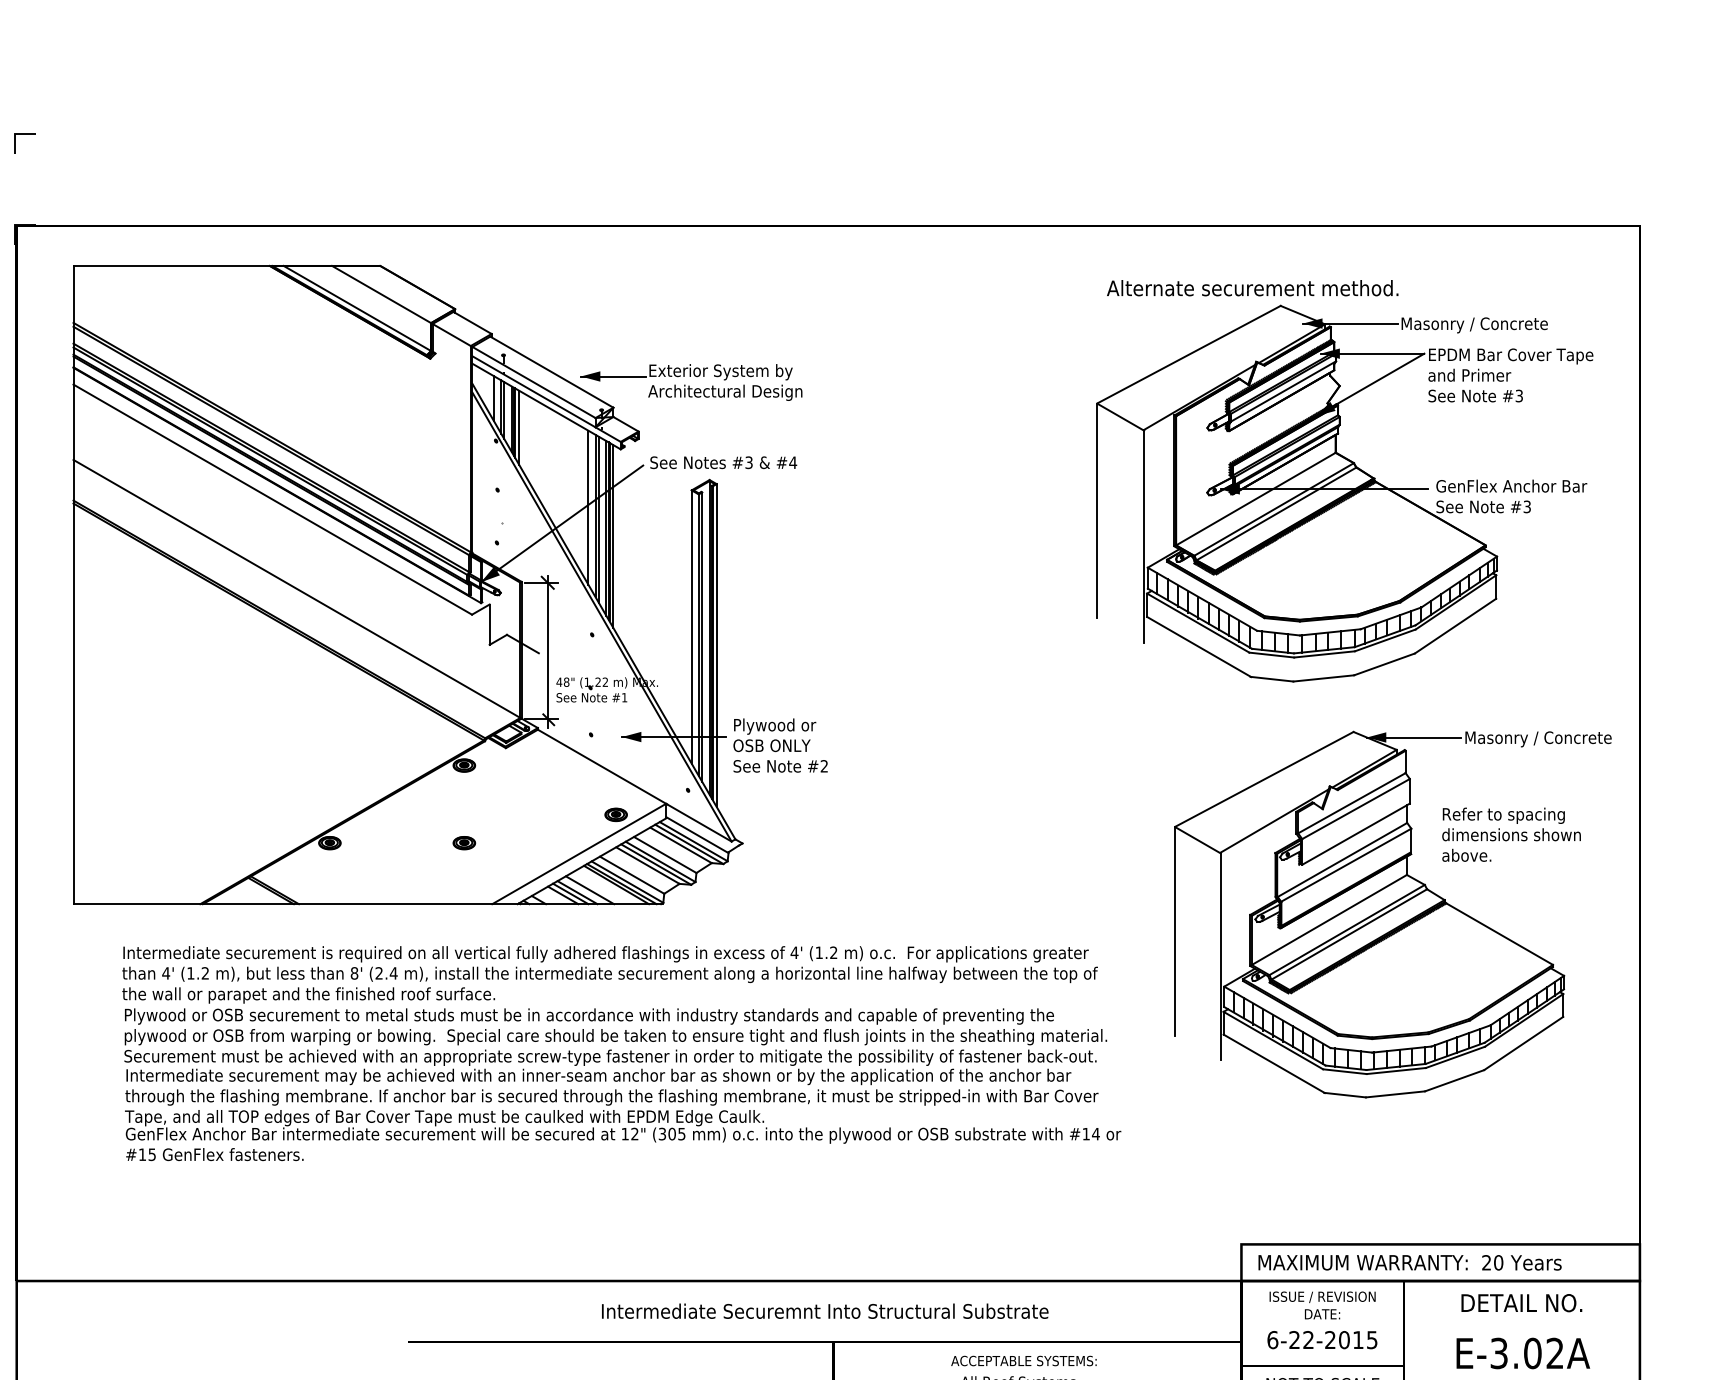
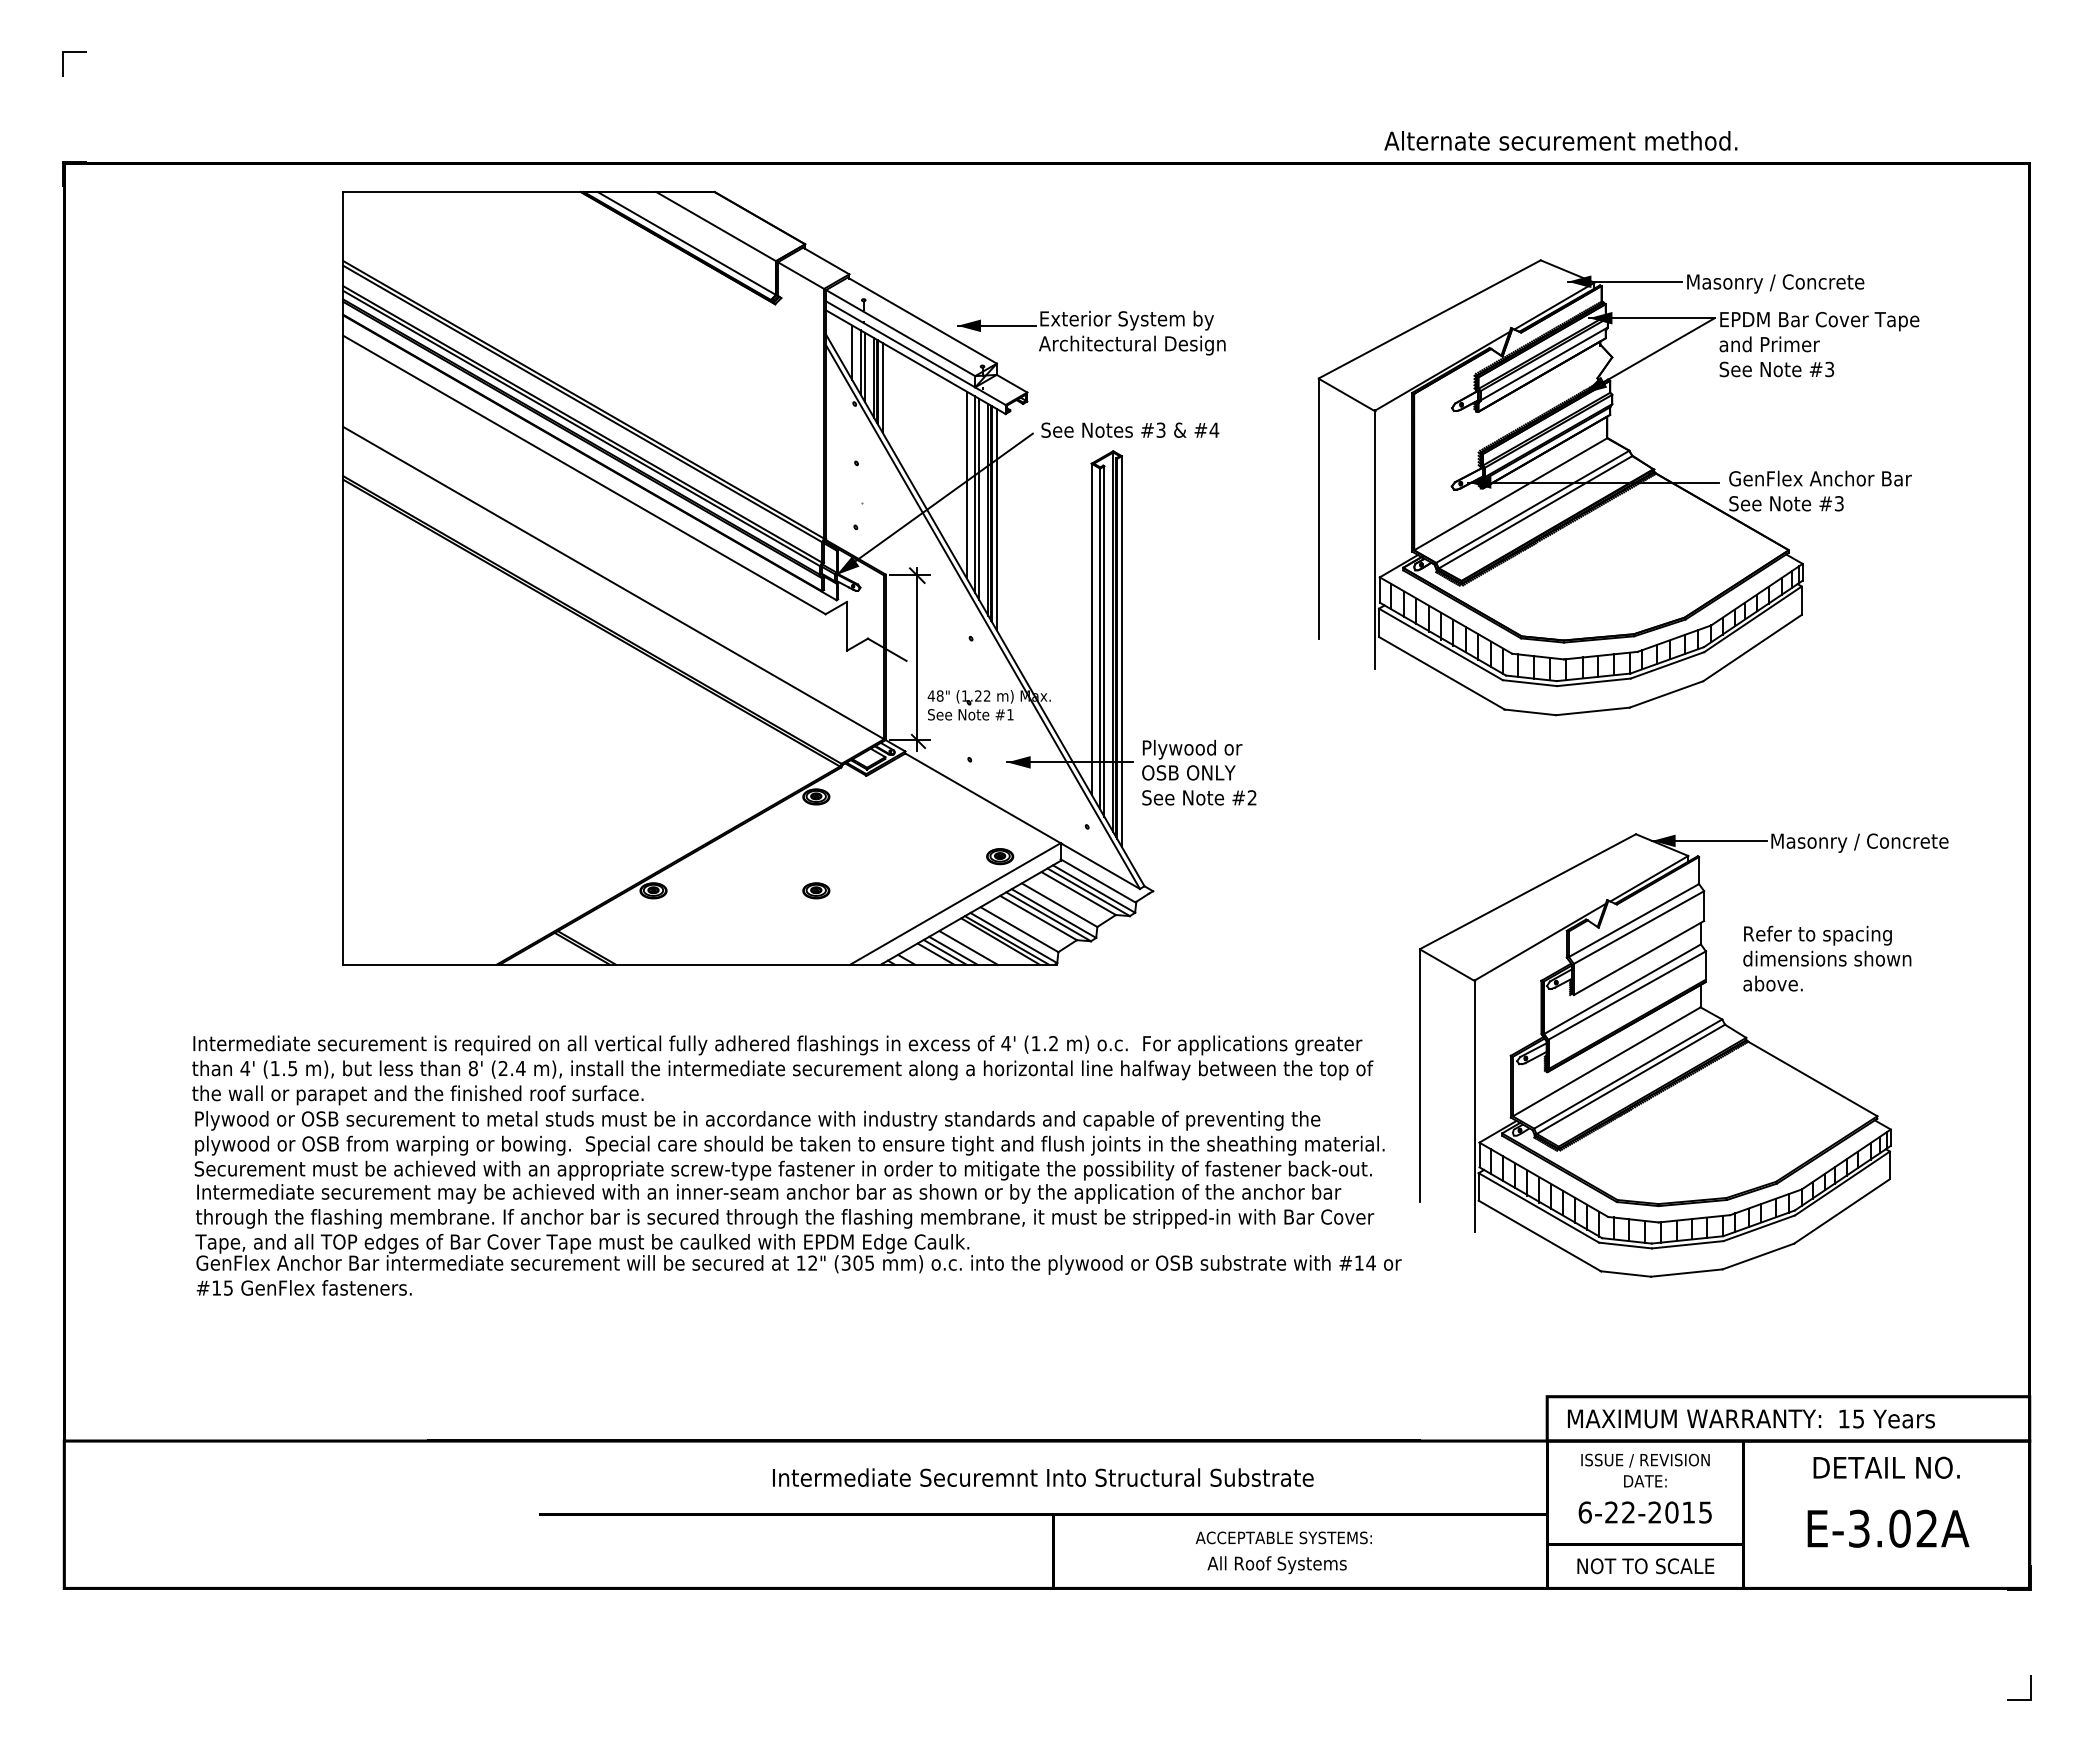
text: (1252, 287) -> (1560, 140), moved
part: (1344, 493) -> (1618, 487), moved
part: (450, 584) -> (799, 577), moved
part: (1392, 914) -> (1683, 1055), moved
text: (205, 973) -> (292, 1068), (1.2 -> (1.5
text: (1492, 1262) -> (1851, 1418), 20 -> 15

